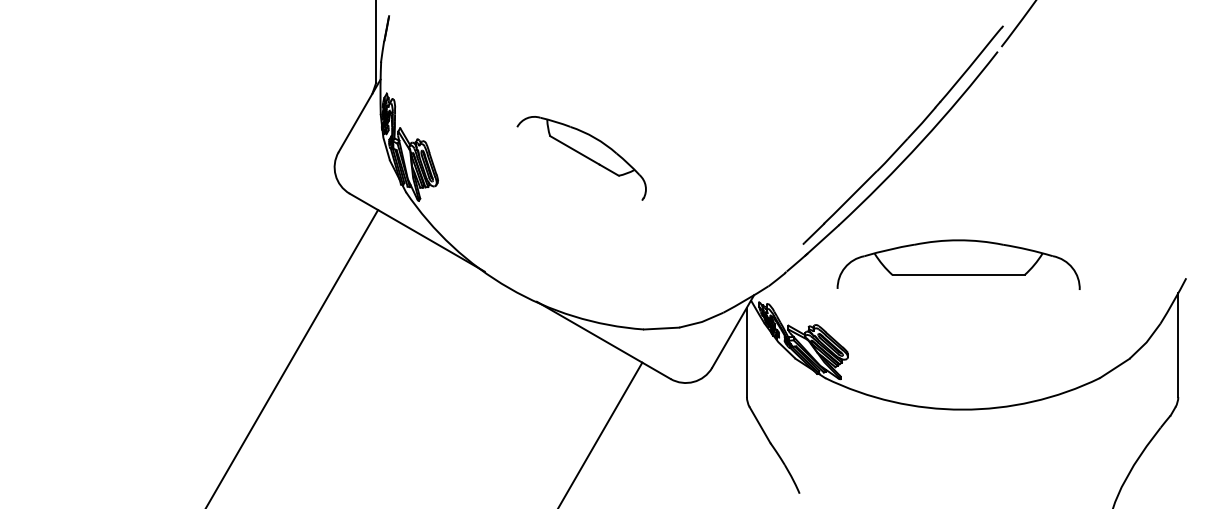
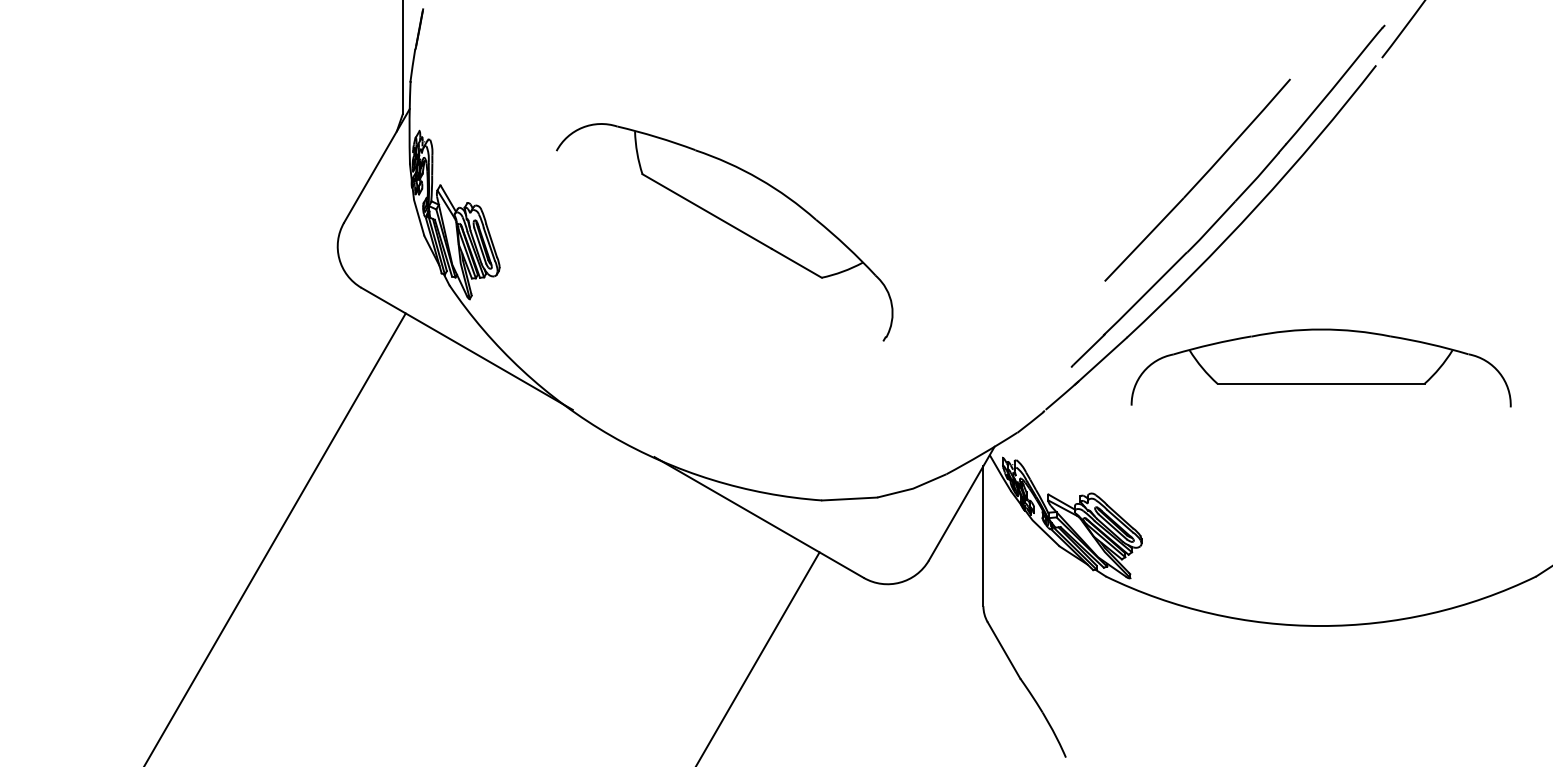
part: (883, 124) -> (1197, 179), added
part: (581, 158) -> (724, 232), size x1.67
part: (958, 264) -> (1320, 367), moved

